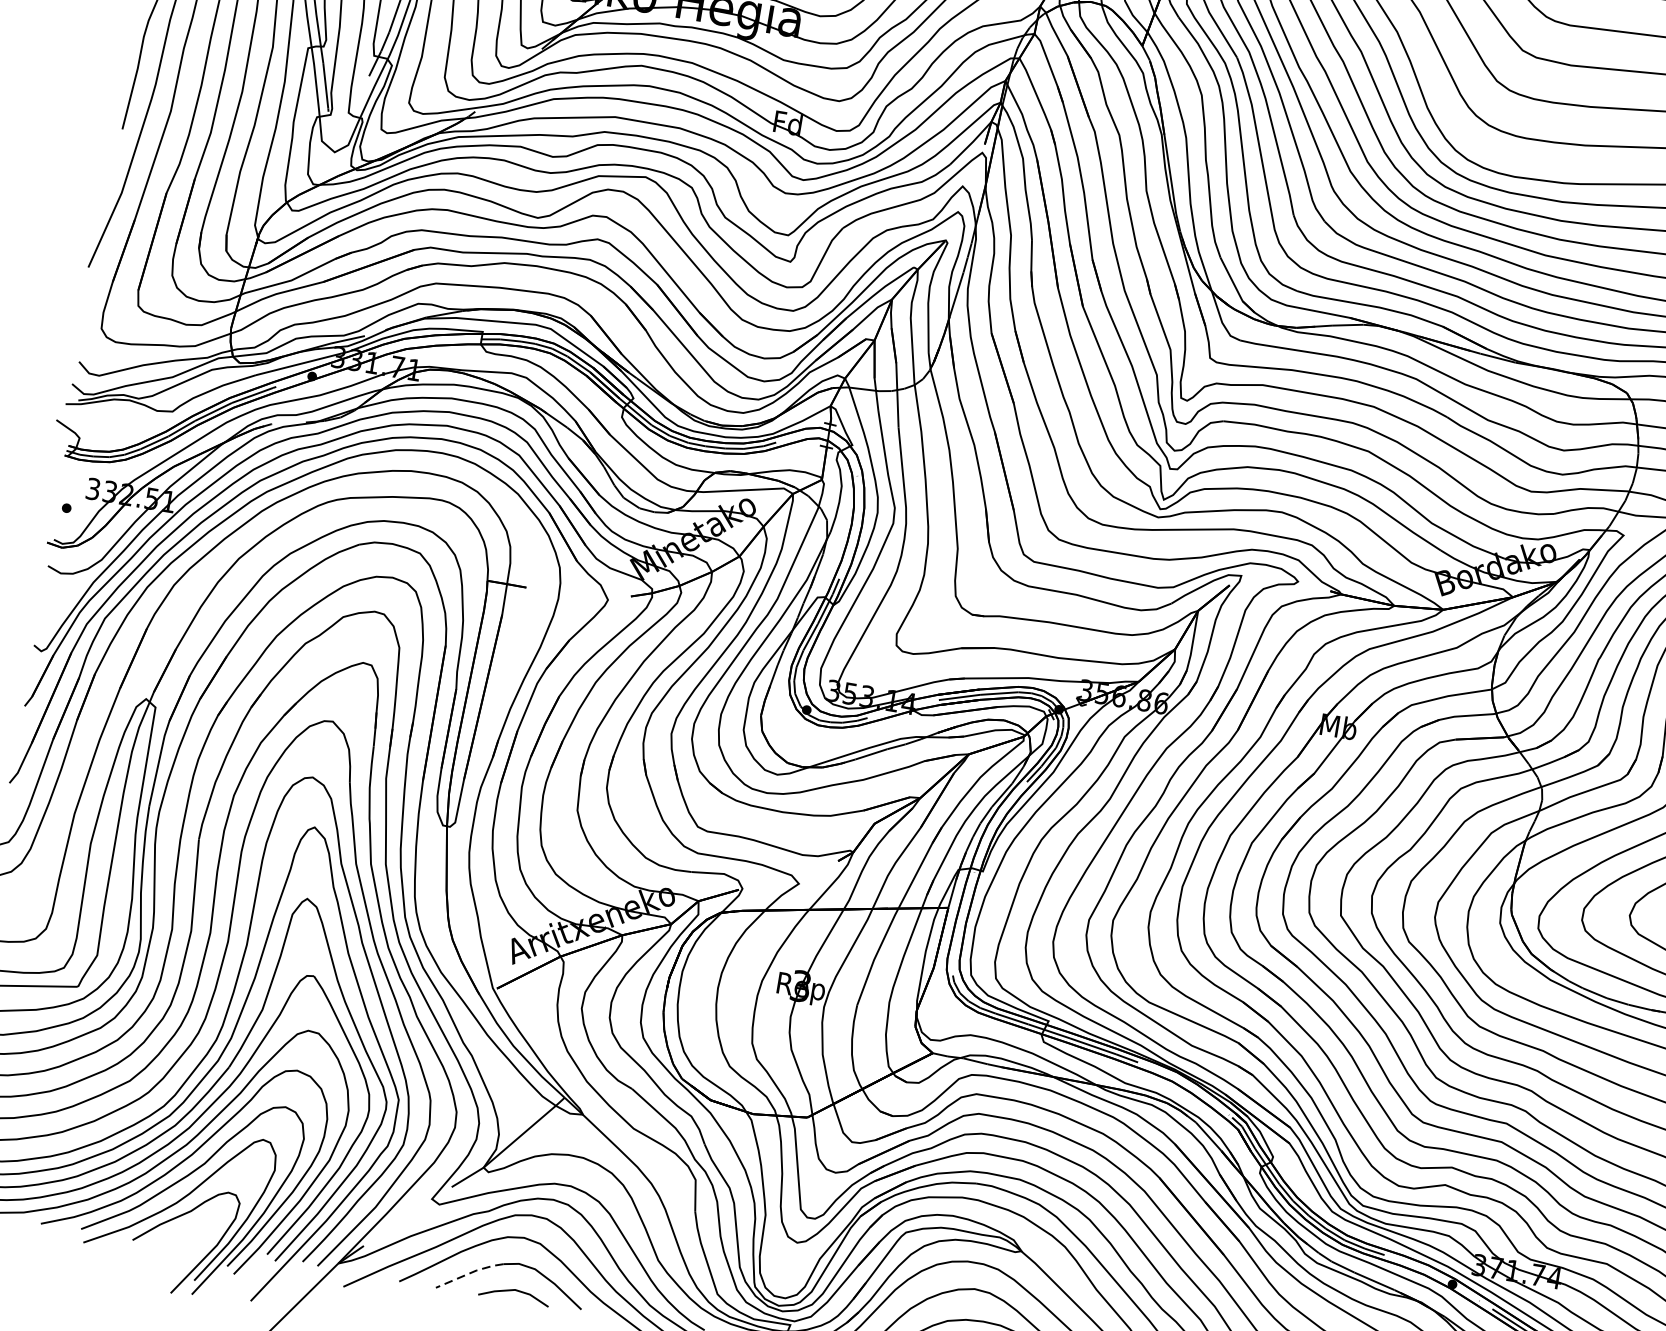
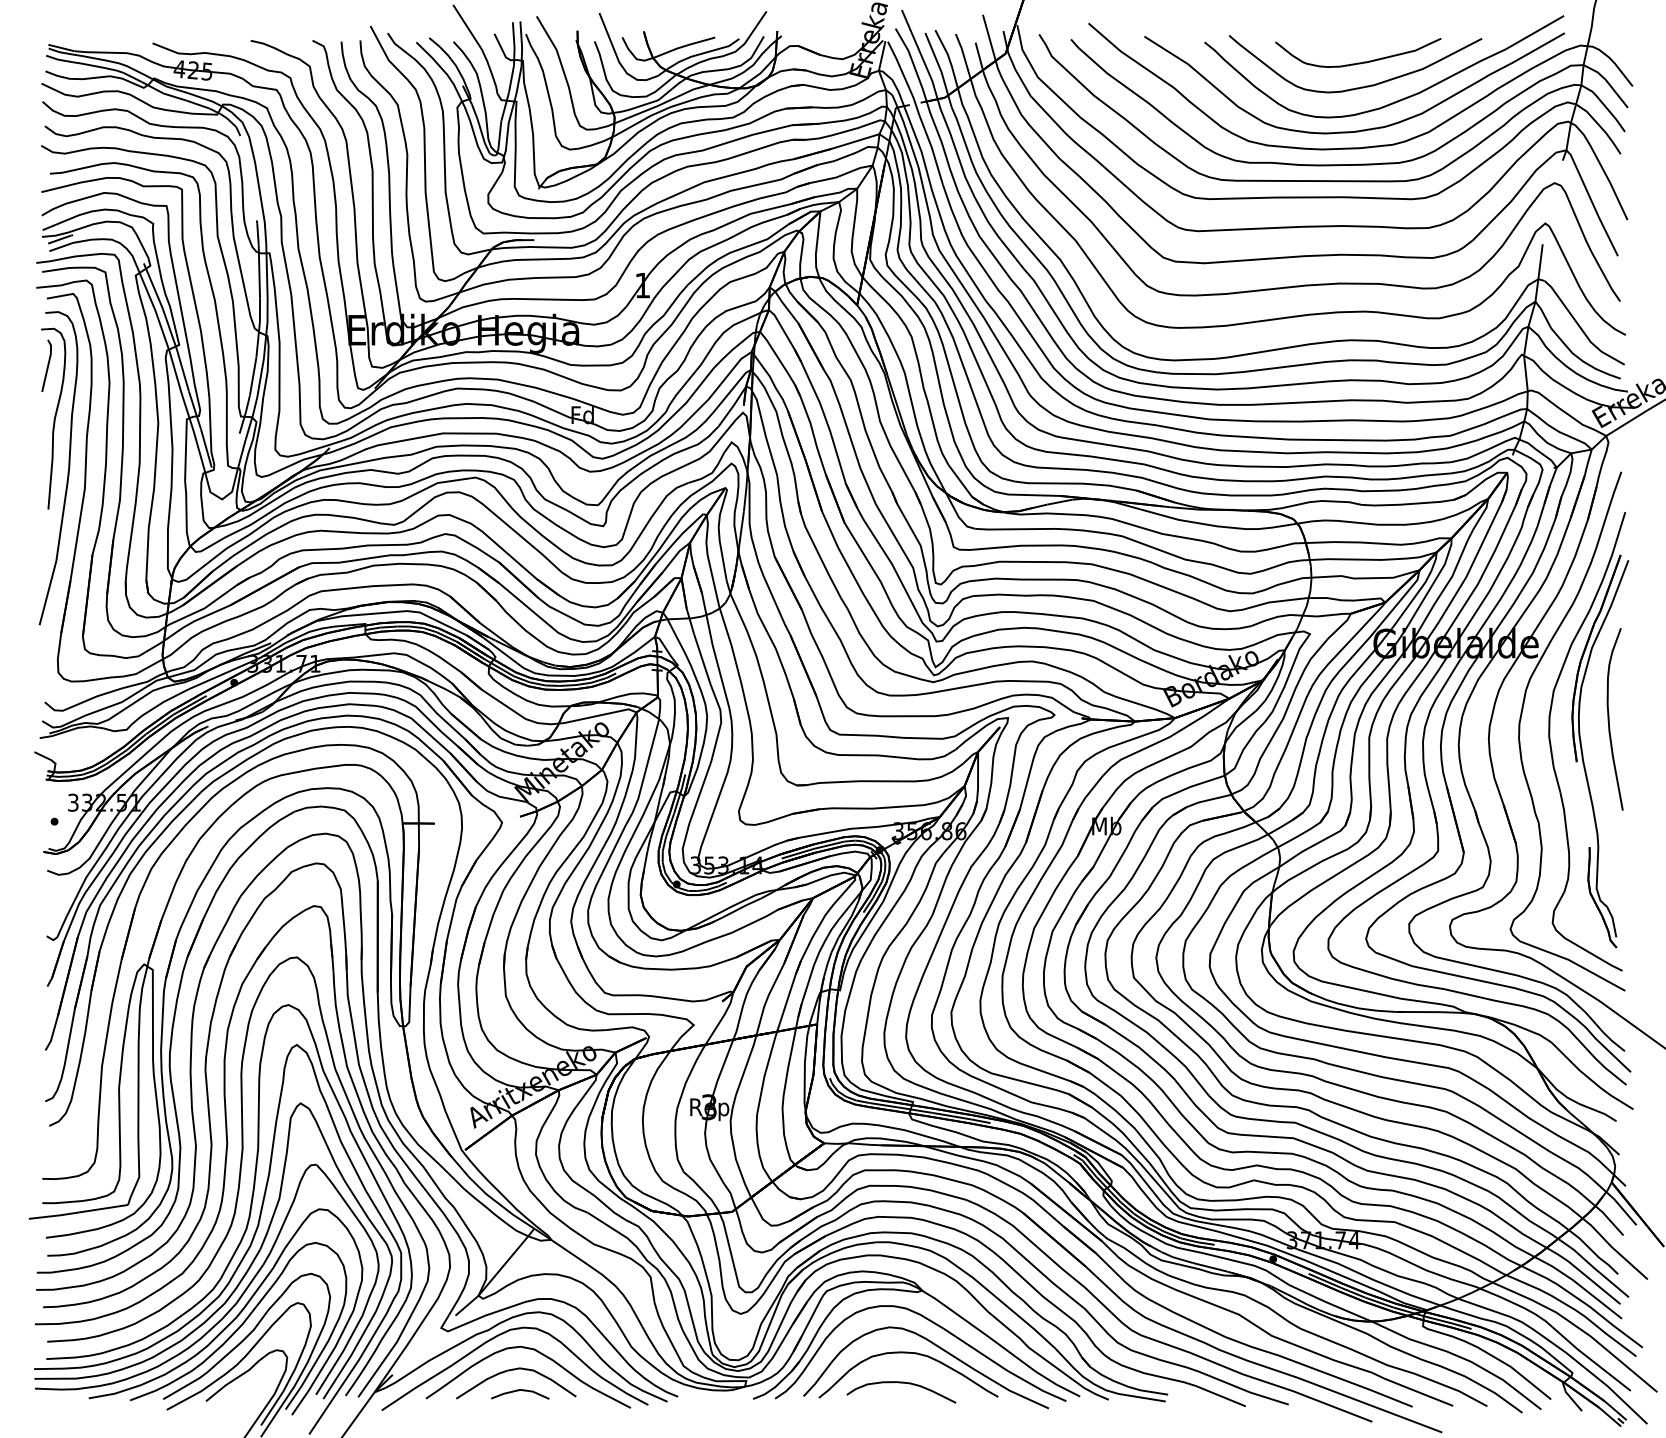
line: (469, 1273) -> (481, 1382), dashed -> solid

